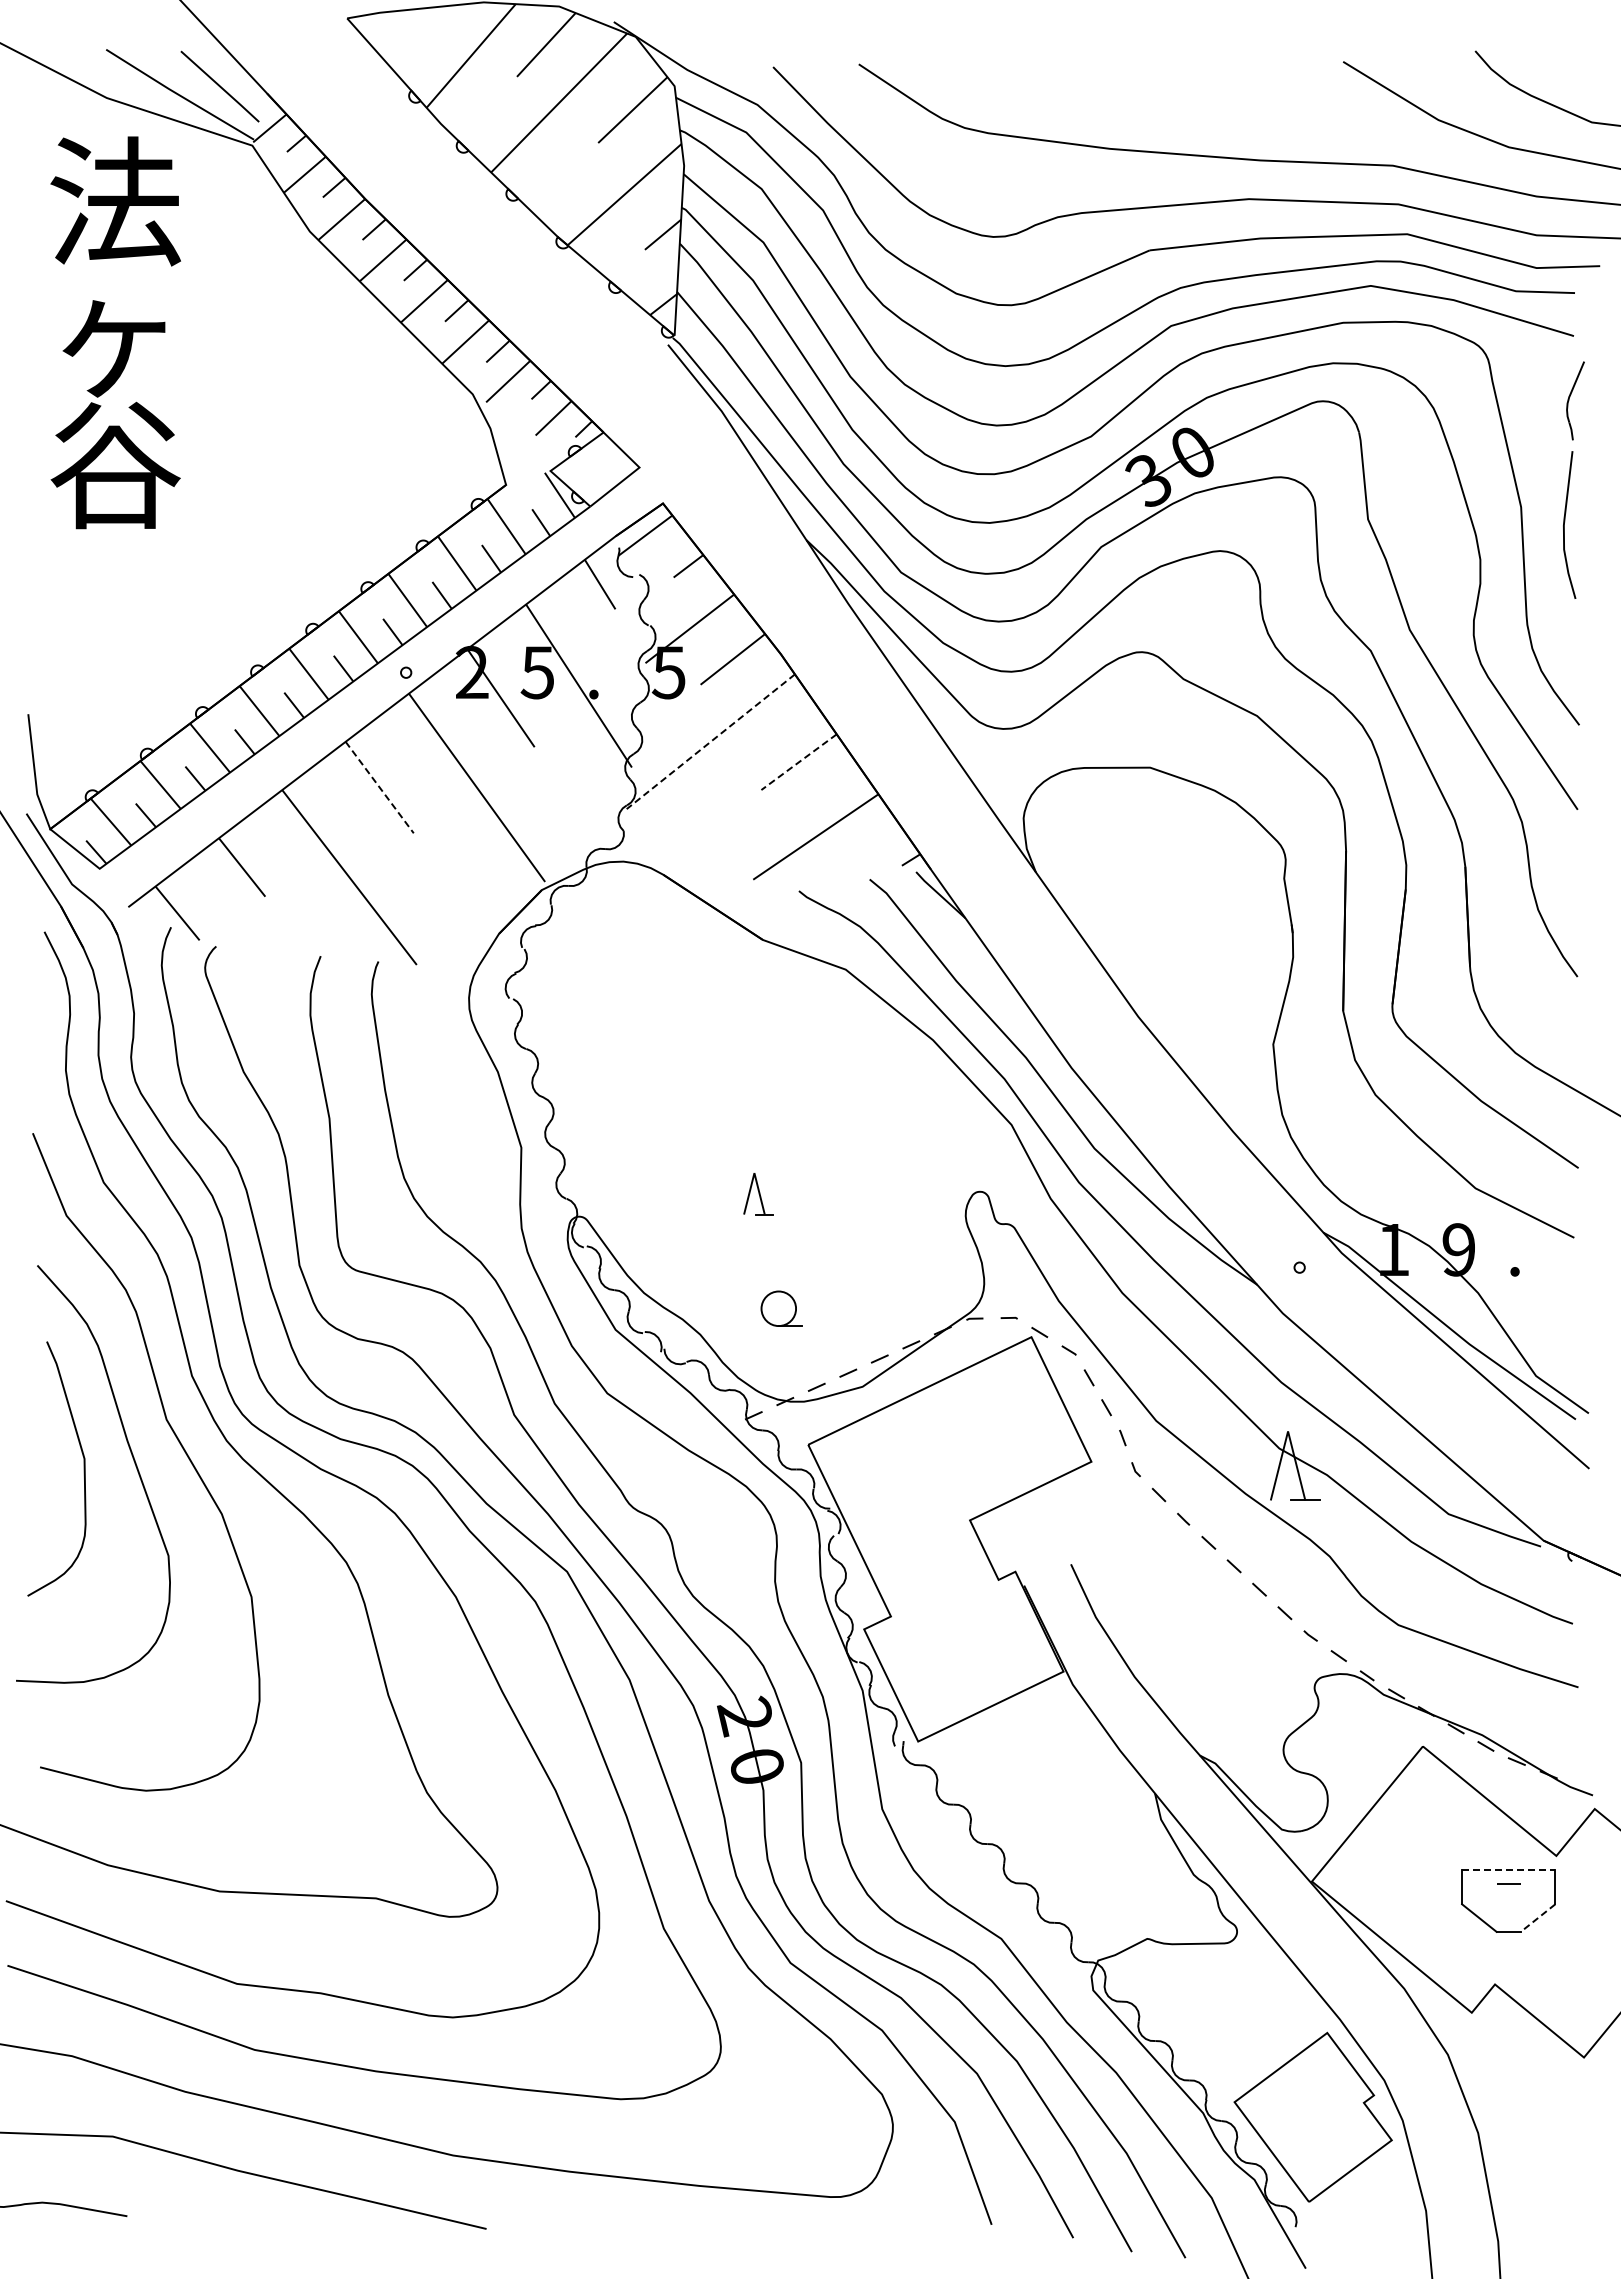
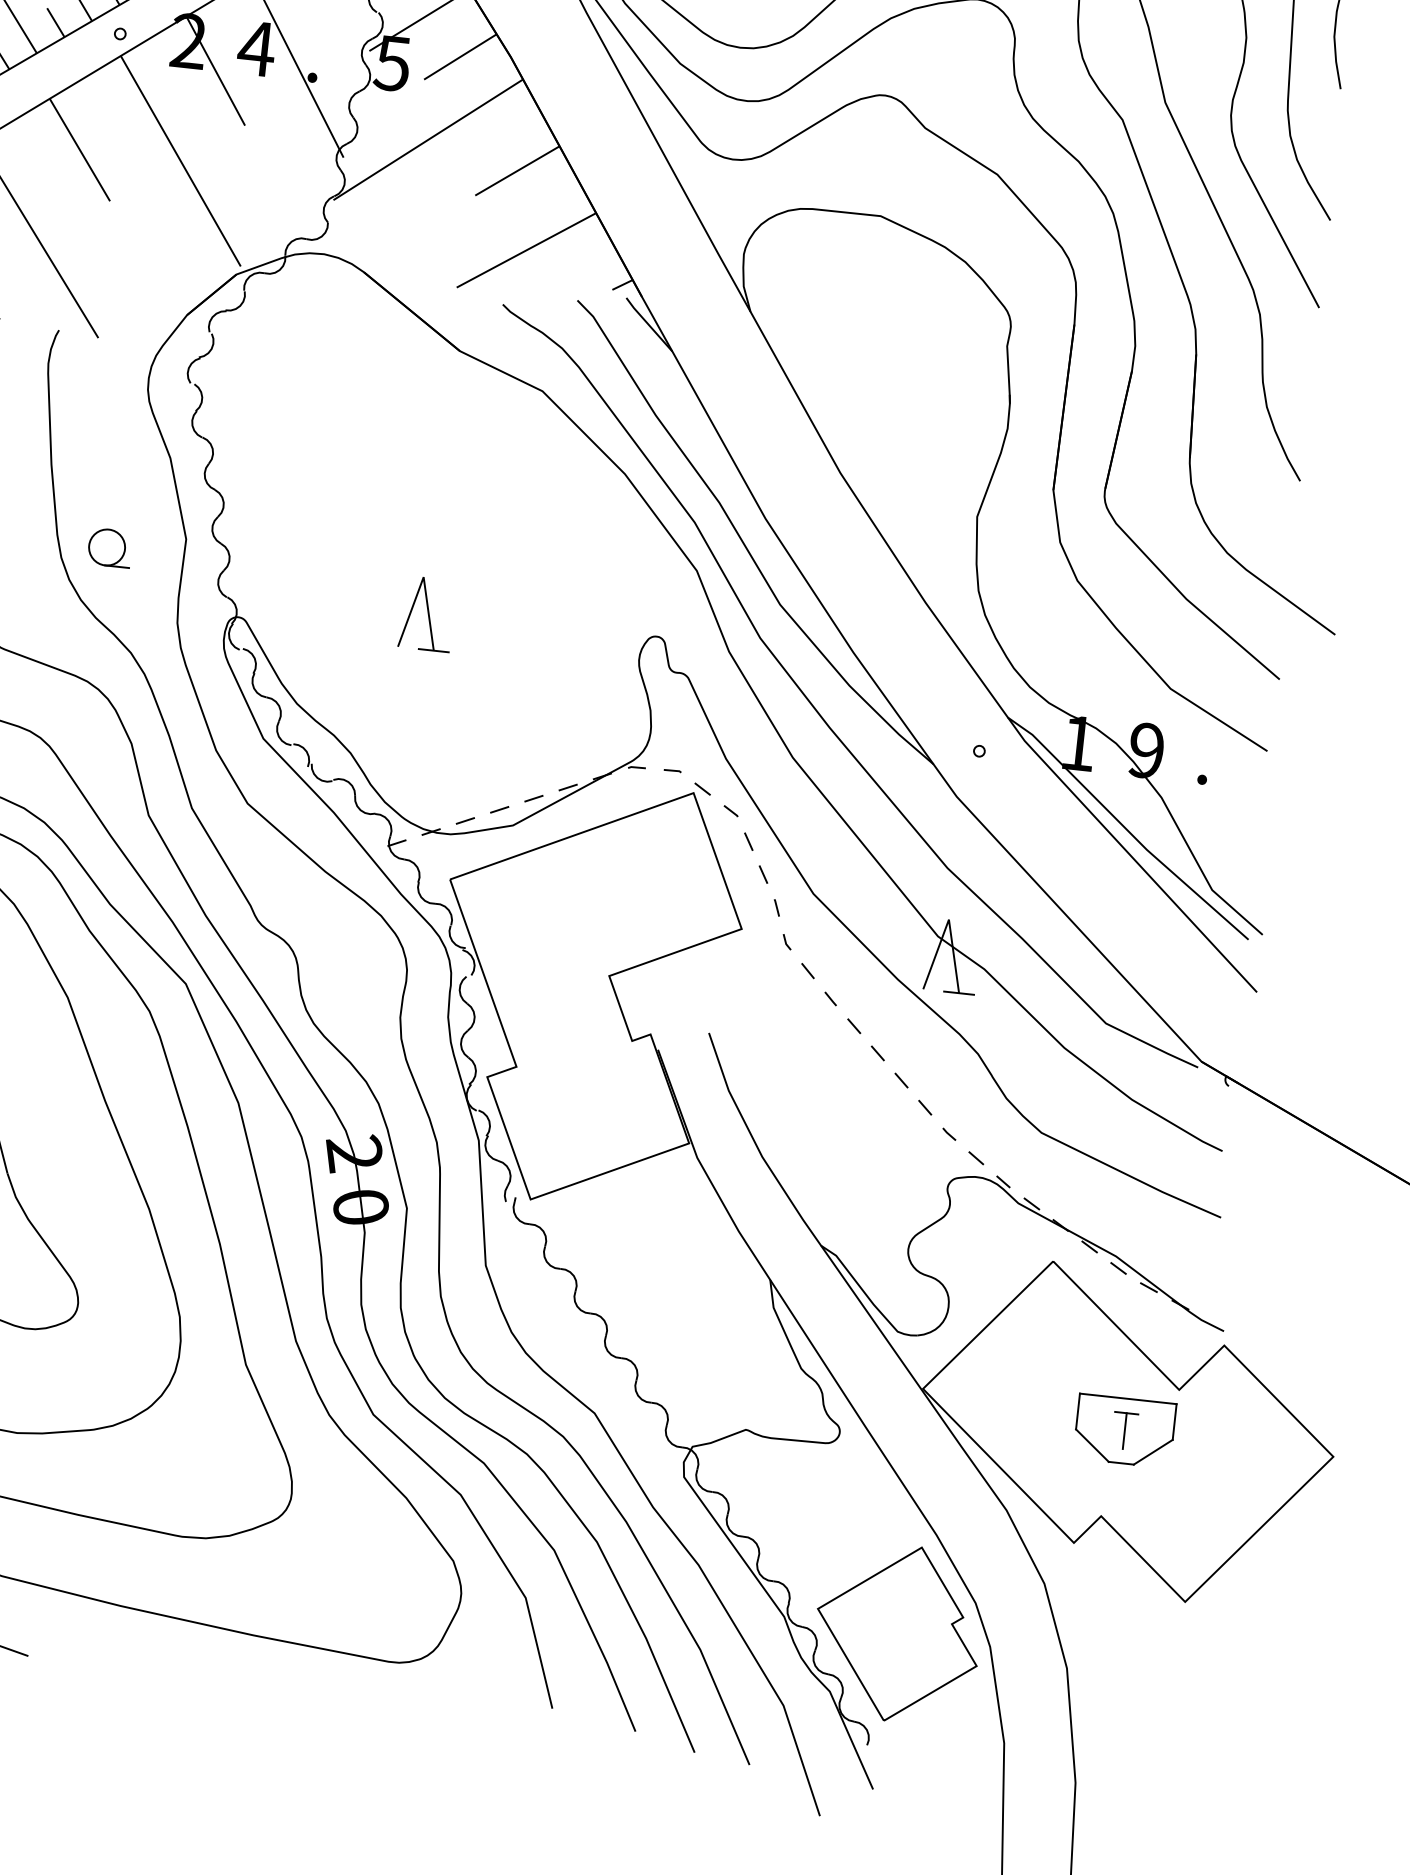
text: (537, 672) -> (256, 48), 5 -> 4
line: (710, 741) -> (427, 139), dashed -> solid
line: (799, 762) -> (517, 171), dashed -> solid
line: (380, 787) -> (80, 150), dashed -> solid
part: (758, 1193) -> (426, 613), size x1.67
part: (781, 1308) -> (109, 547), moved
line: (1508, 1869) -> (1128, 1398), dashed -> solid
line: (1508, 1900) -> (1124, 1430), added
line: (1537, 1918) -> (1152, 1452), dashed -> solid

